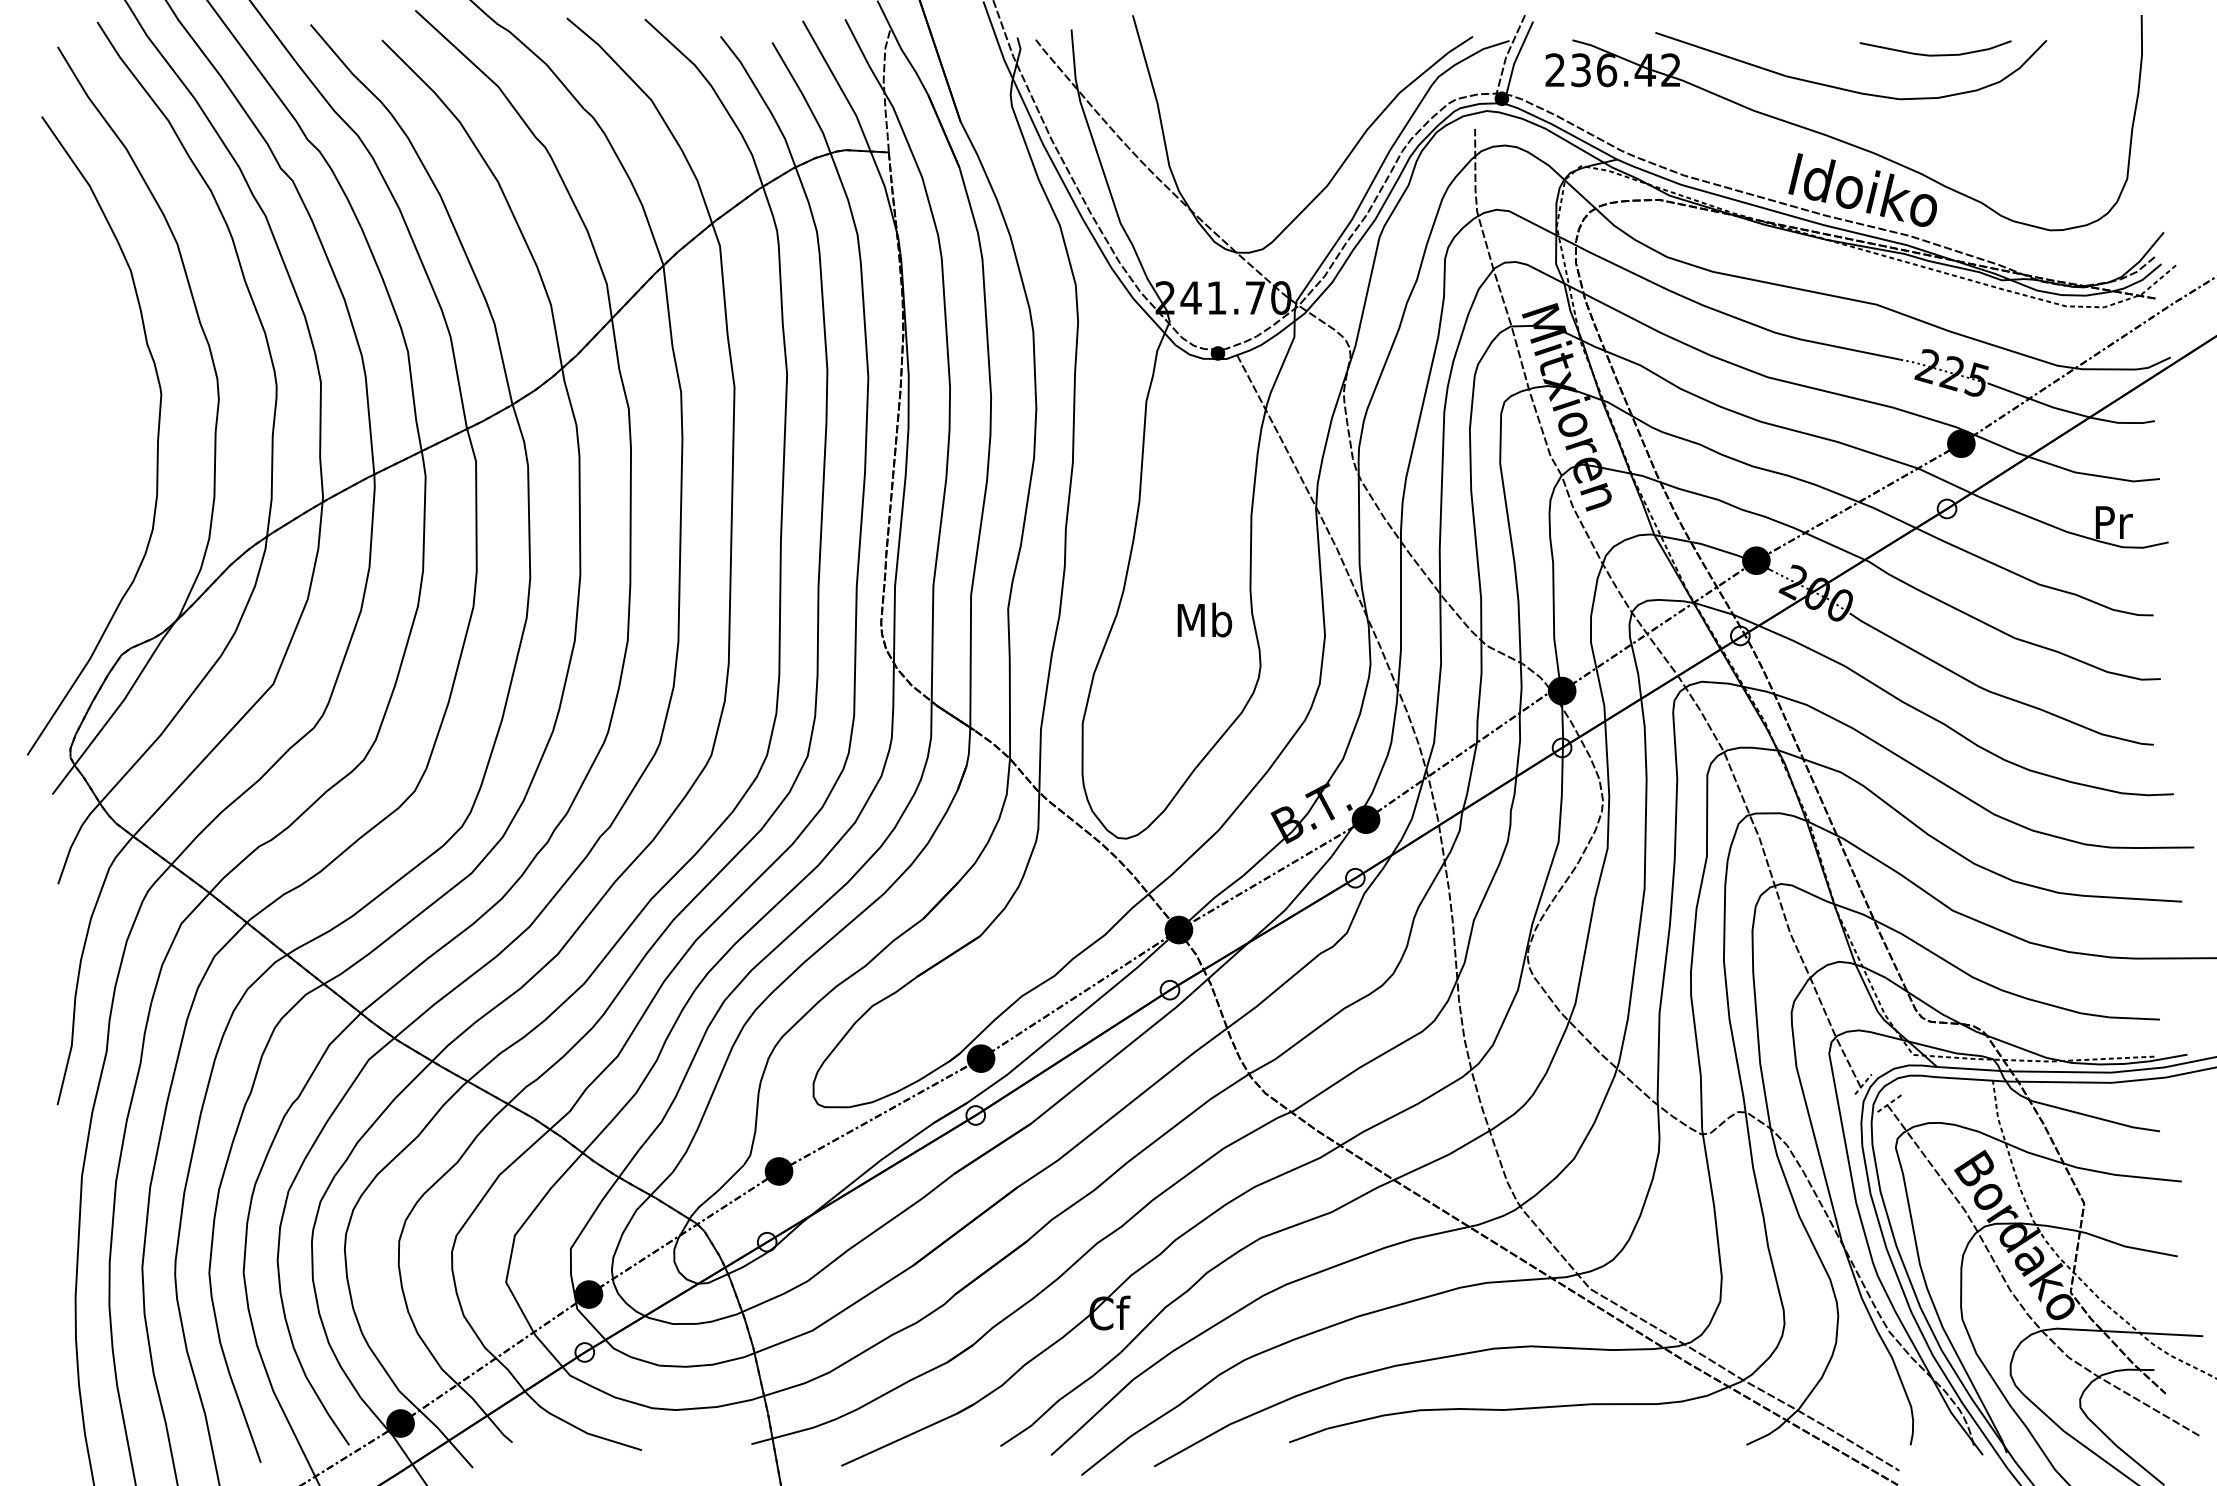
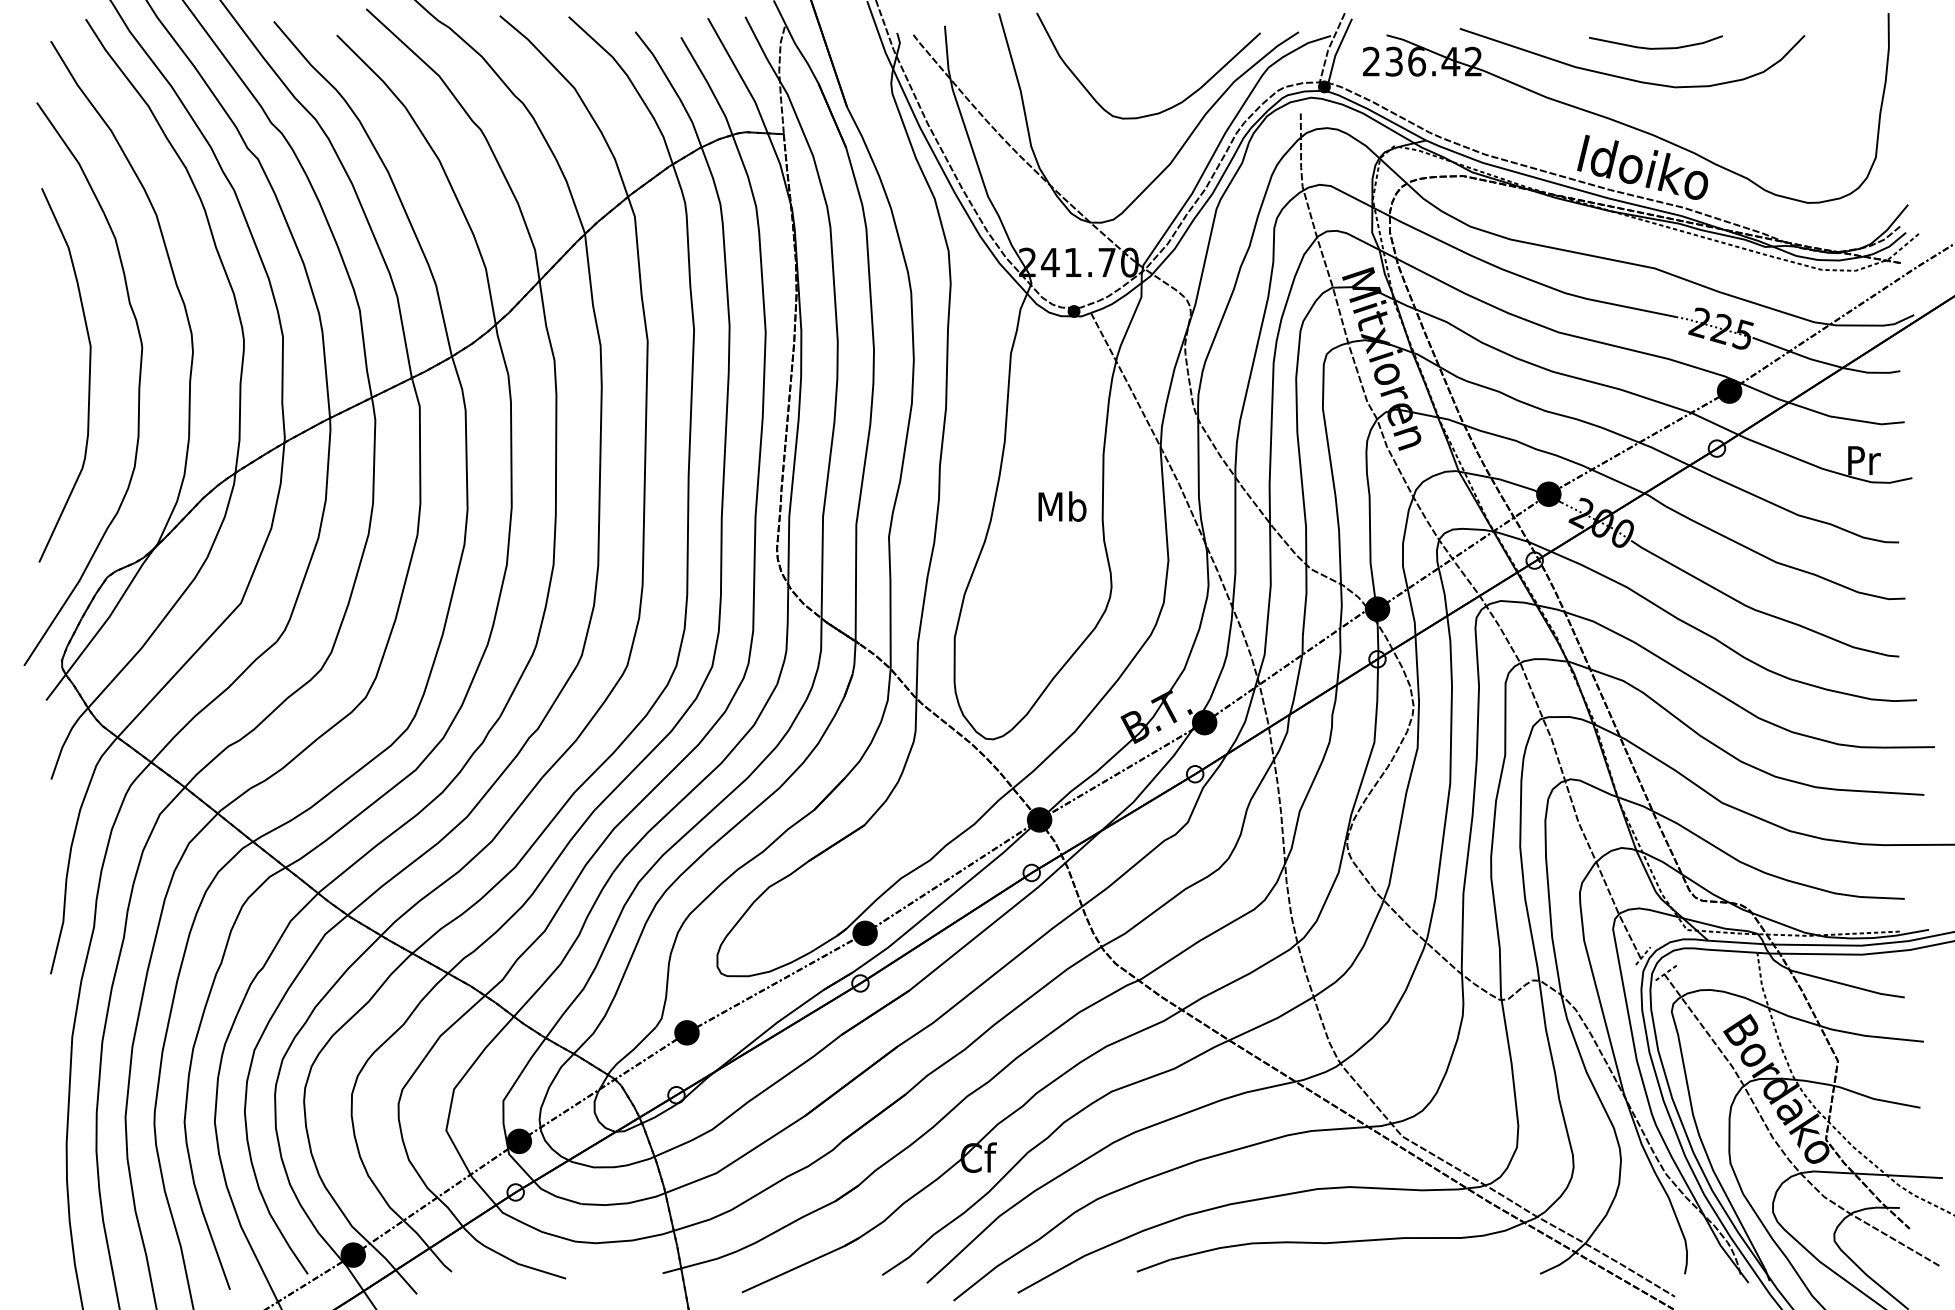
curve: (1935, 54) -> (1655, 47), moved
curve: (1320, 124) -> (1164, 109), added
curve: (100, 427) -> (88, 376), added
text: (1204, 619) -> (1062, 506), moved

